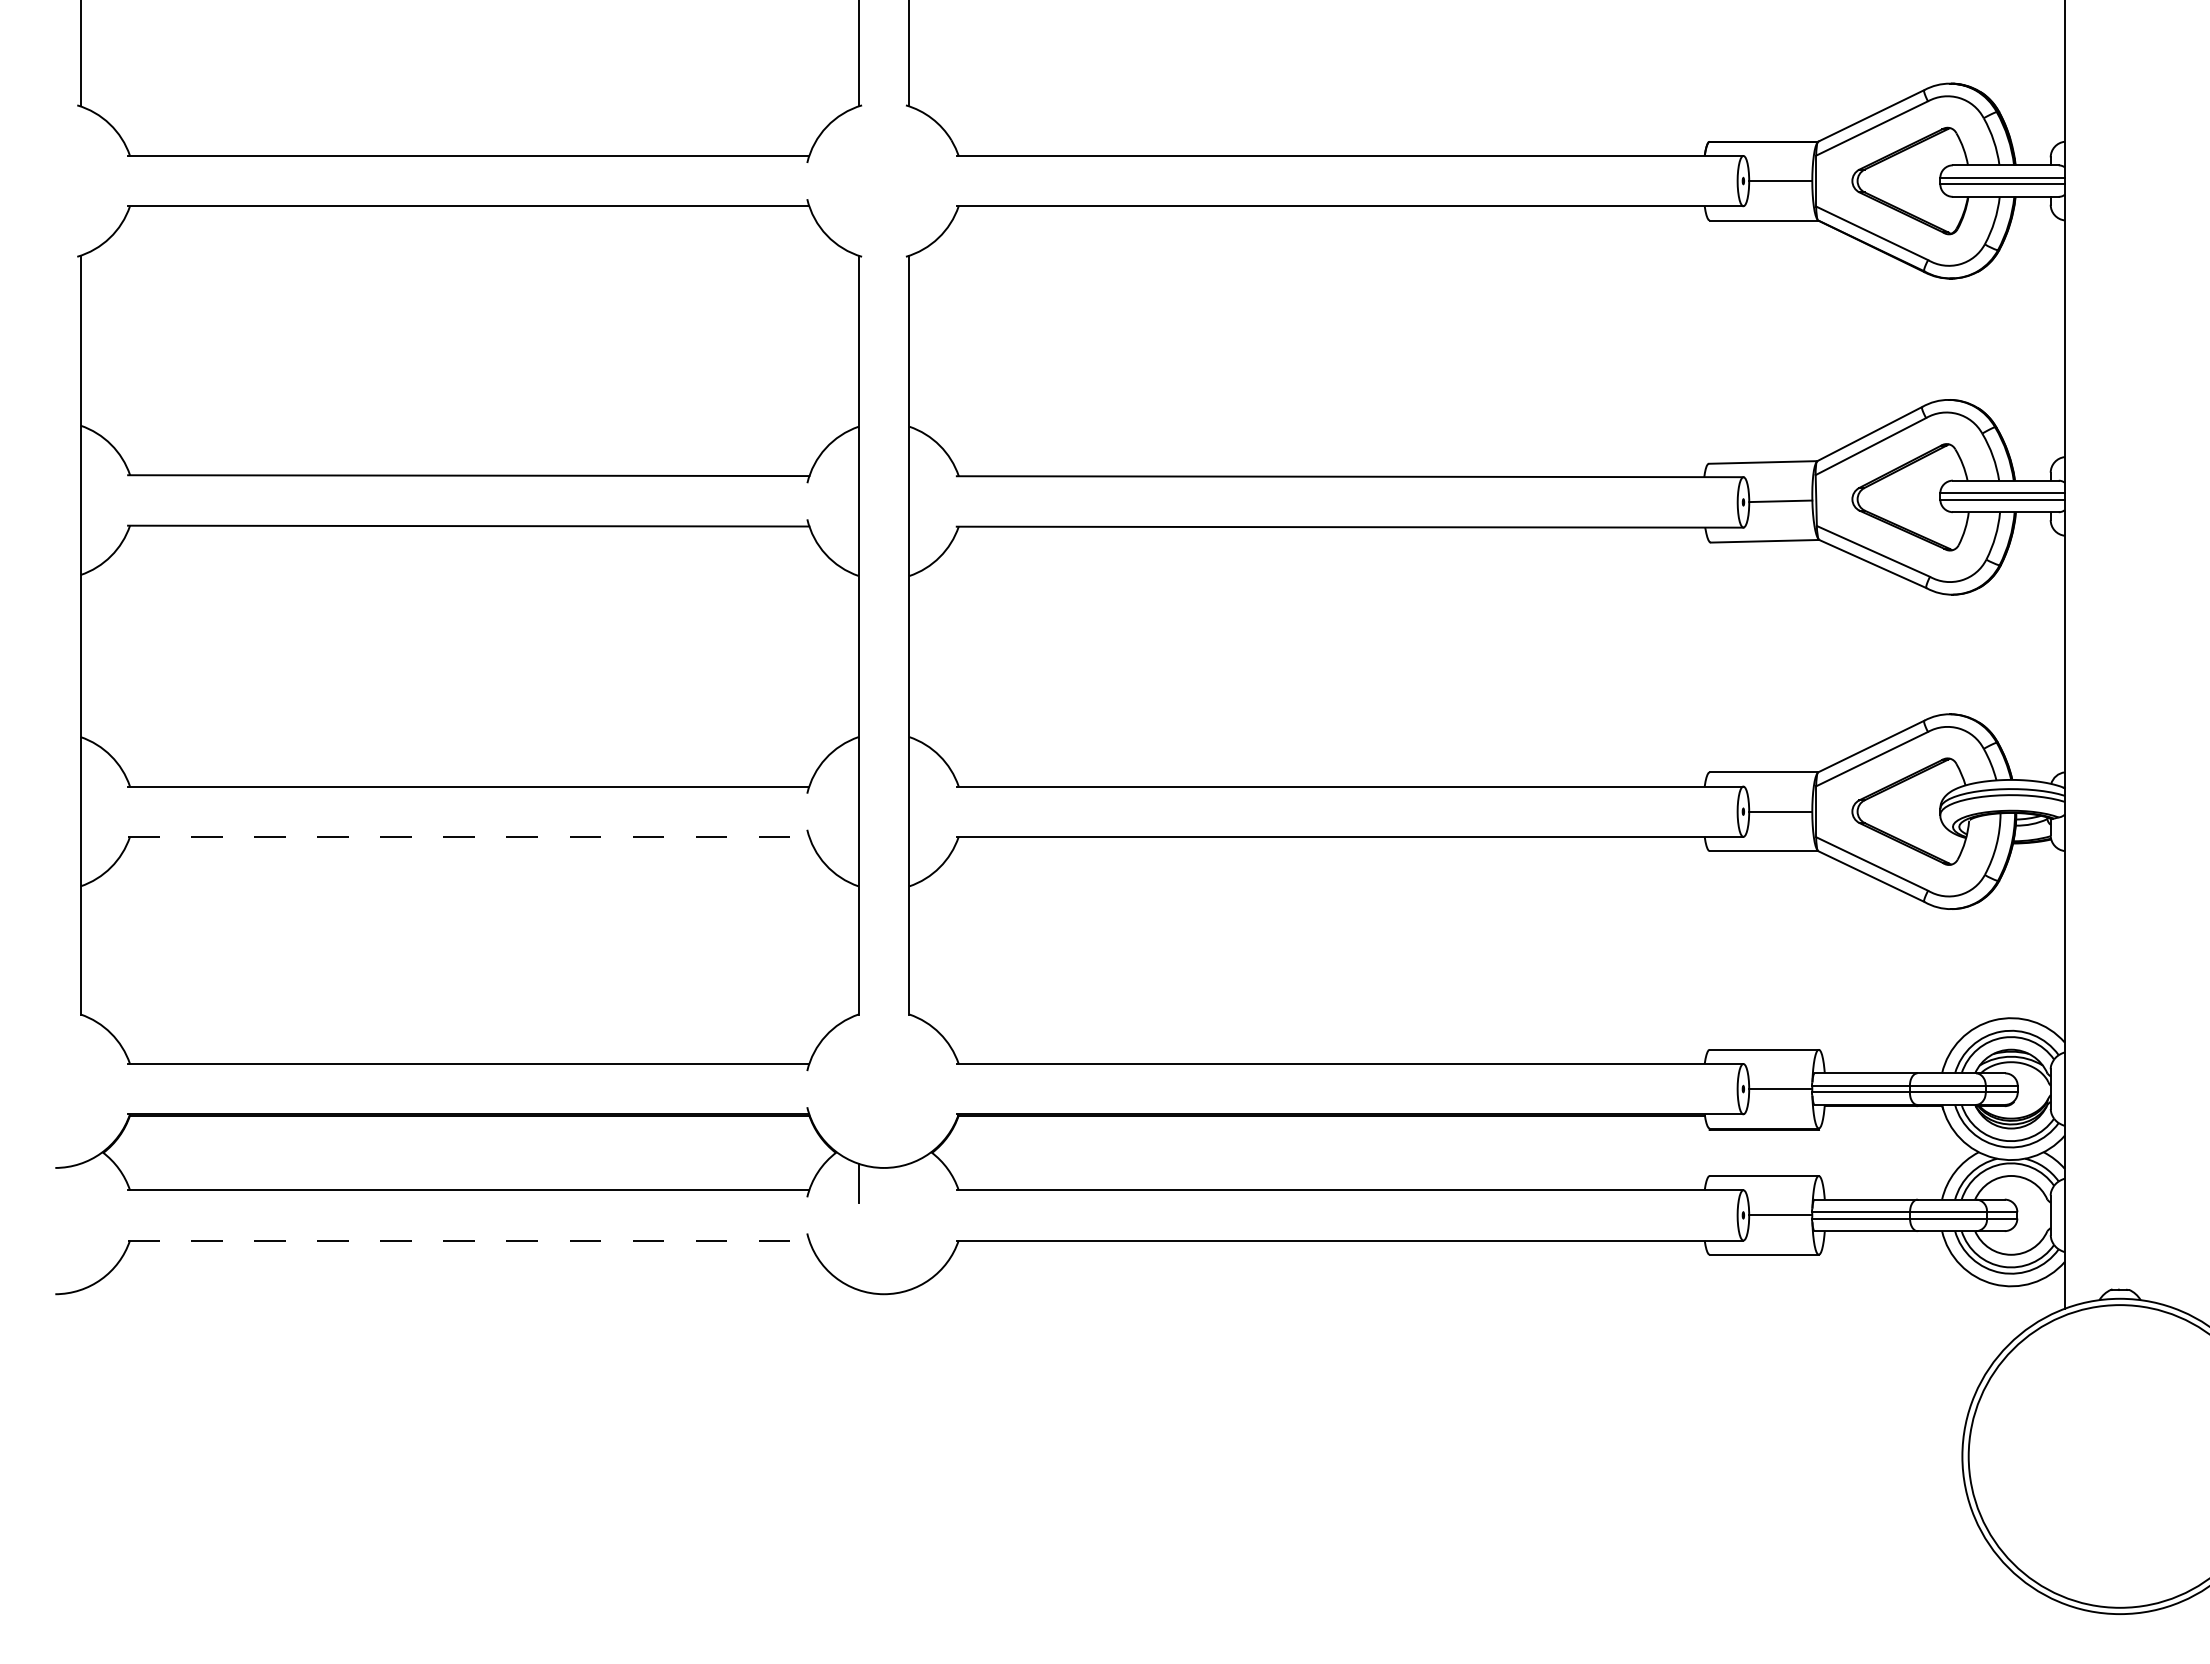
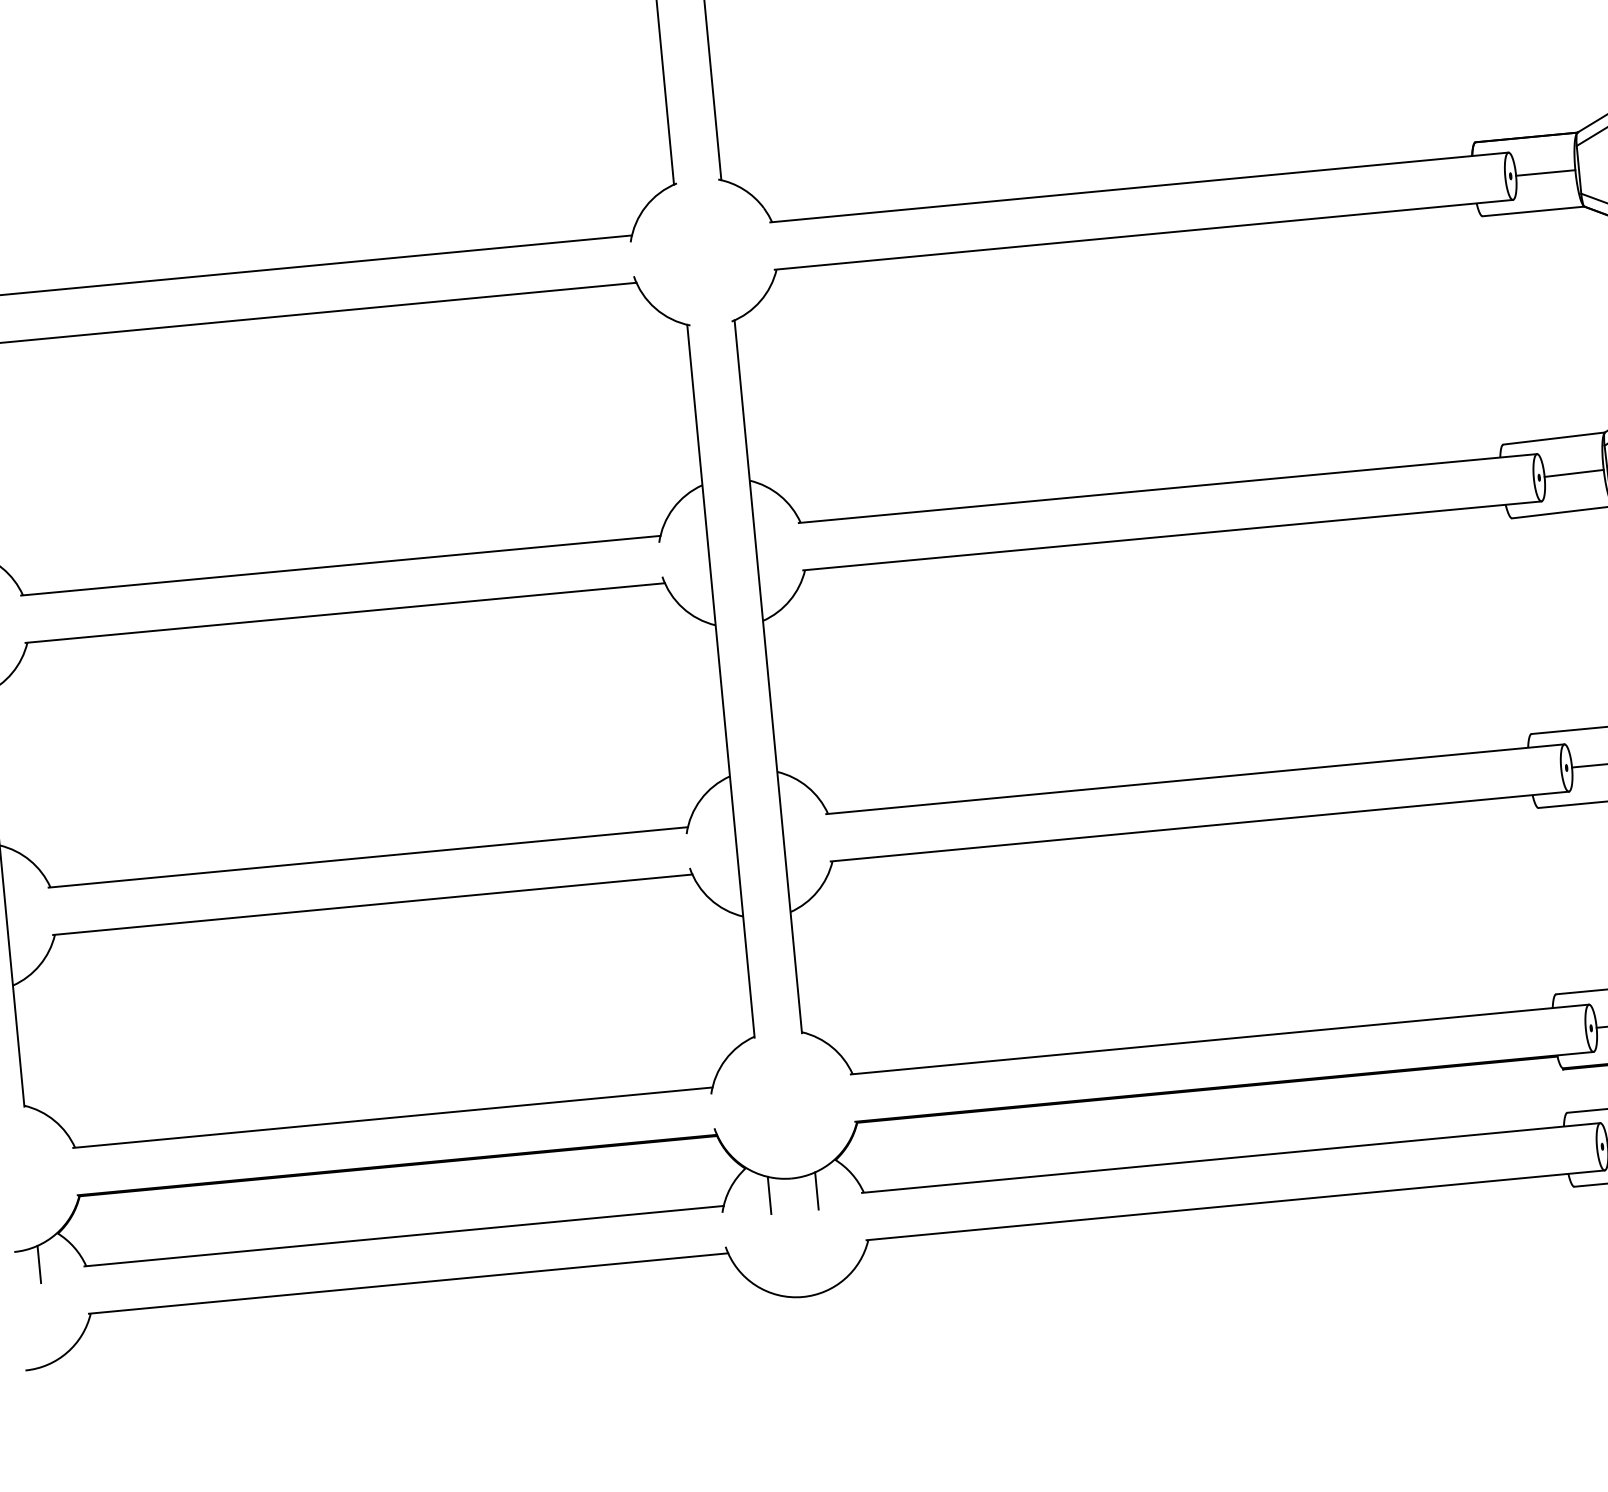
line: (468, 836) -> (372, 904), dashed -> solid
line: (80, 1183) -> (39, 1264), added
line: (909, 1183) -> (817, 1190), added
line: (468, 1240) -> (408, 1283), dashed -> solid

